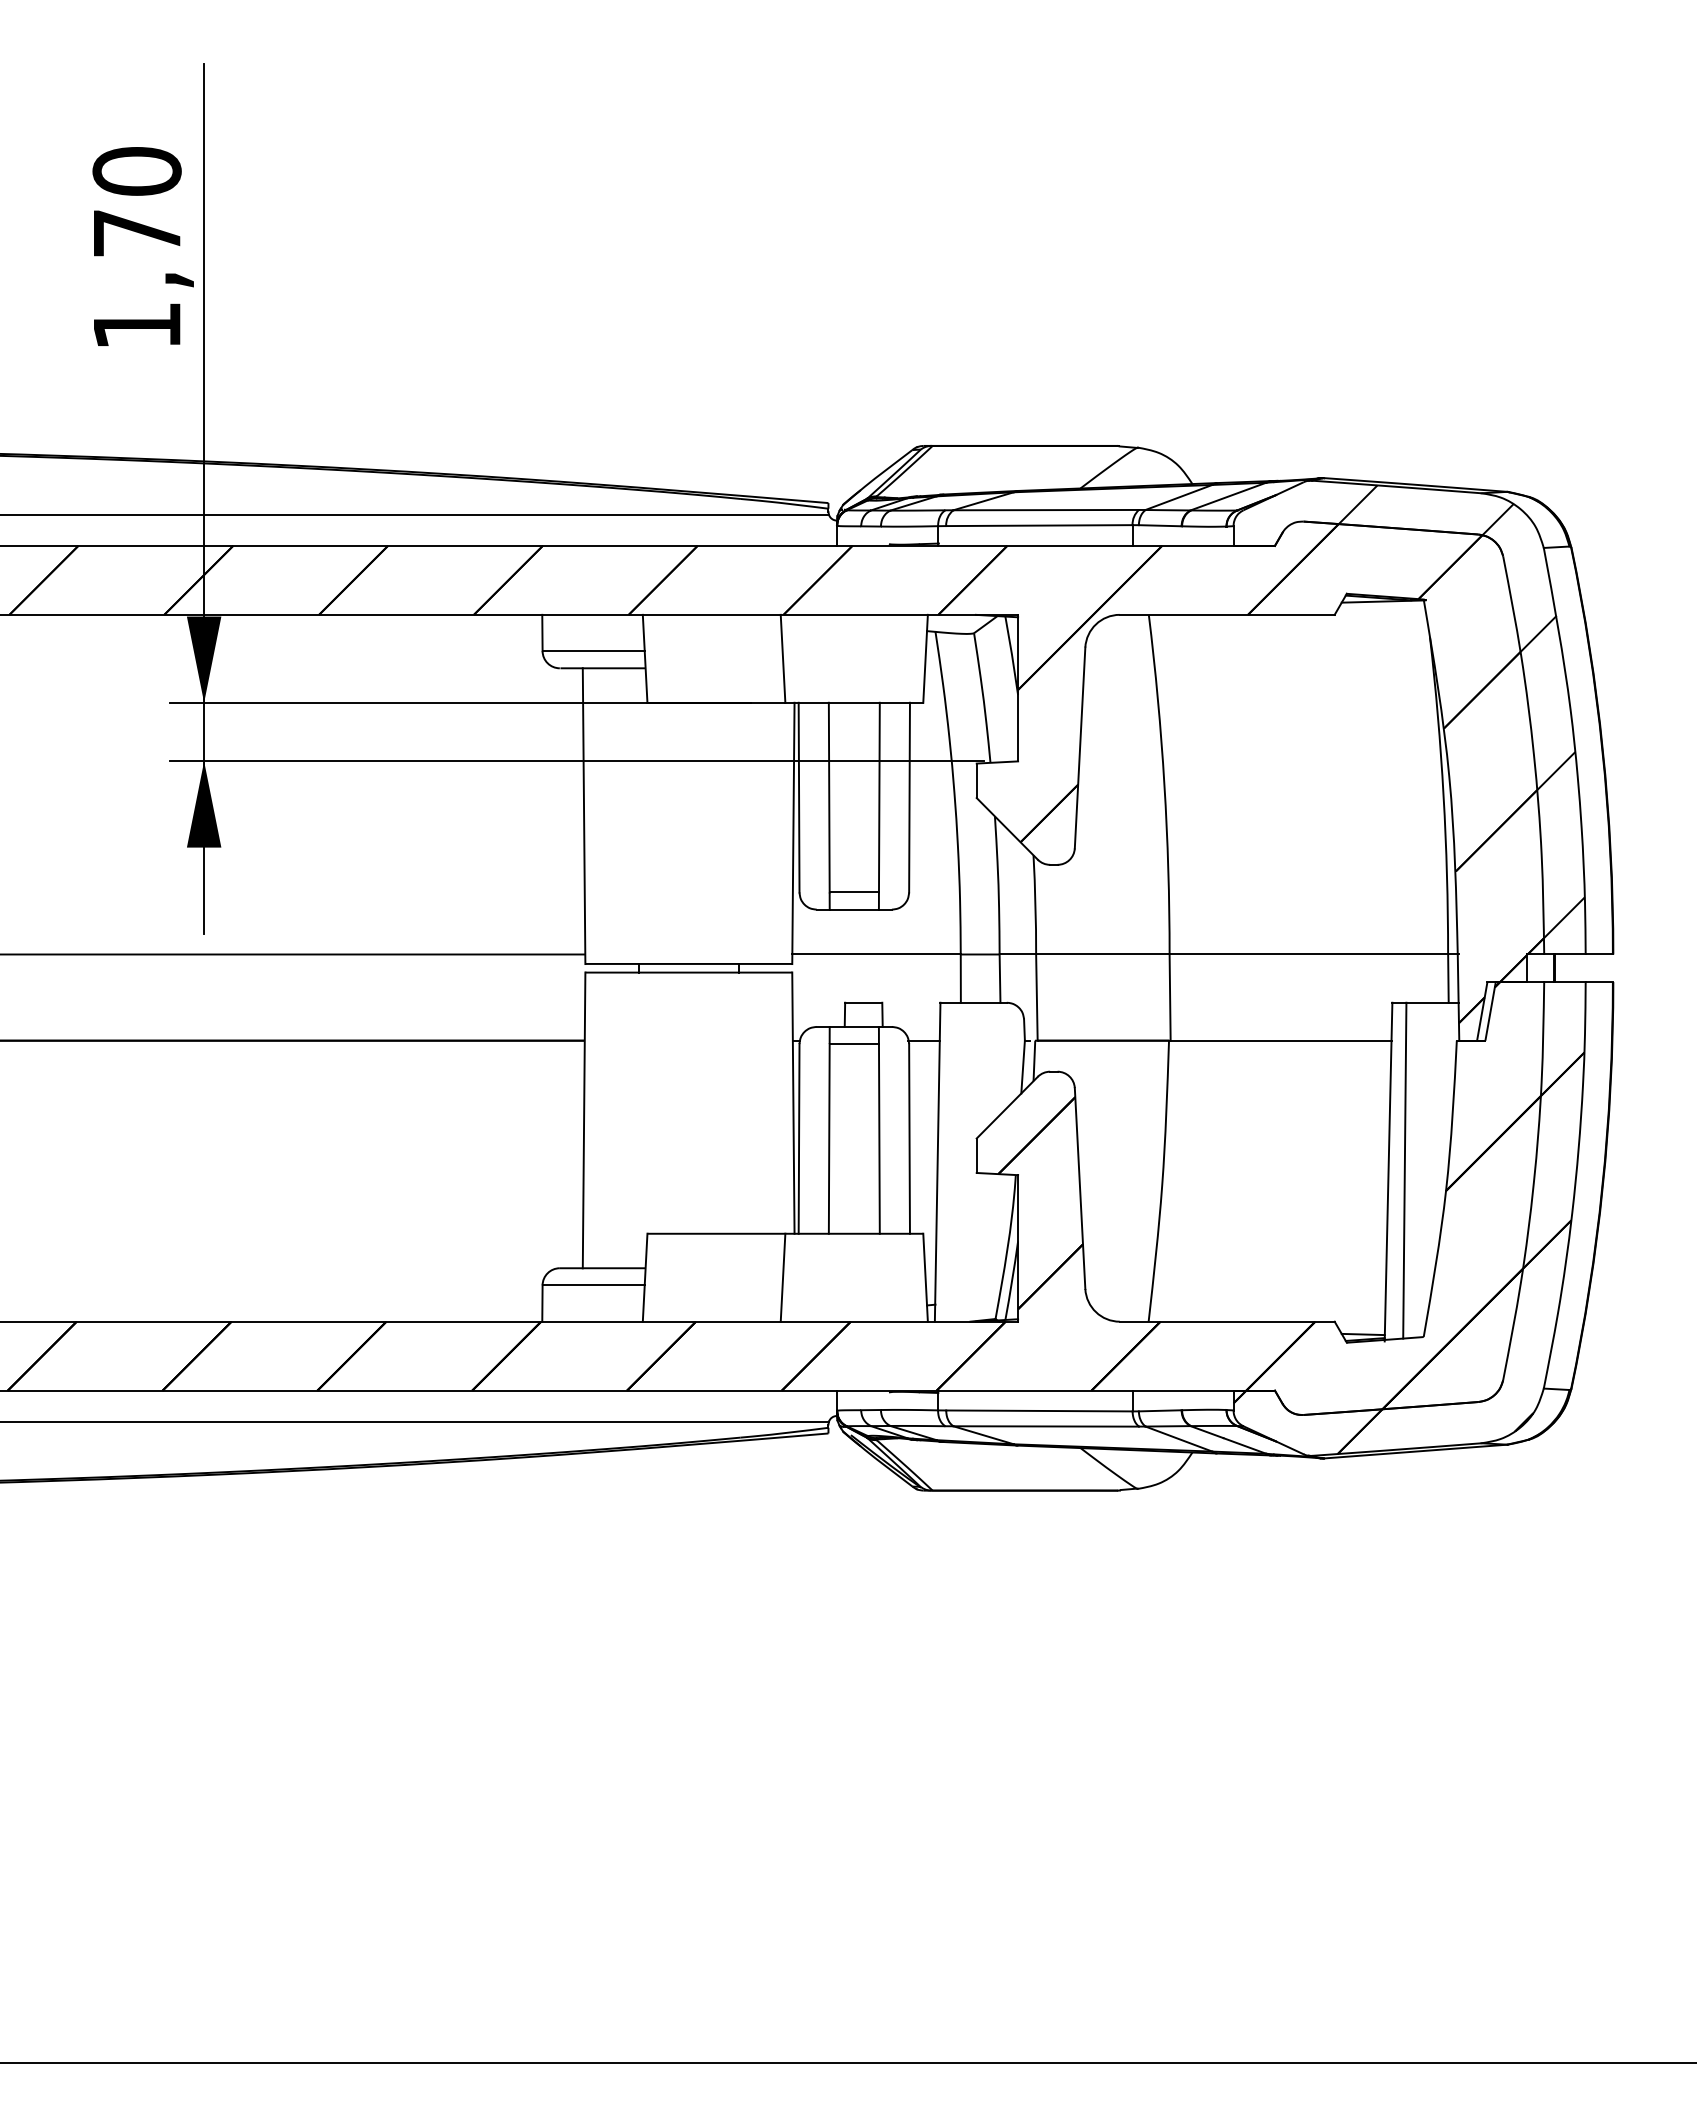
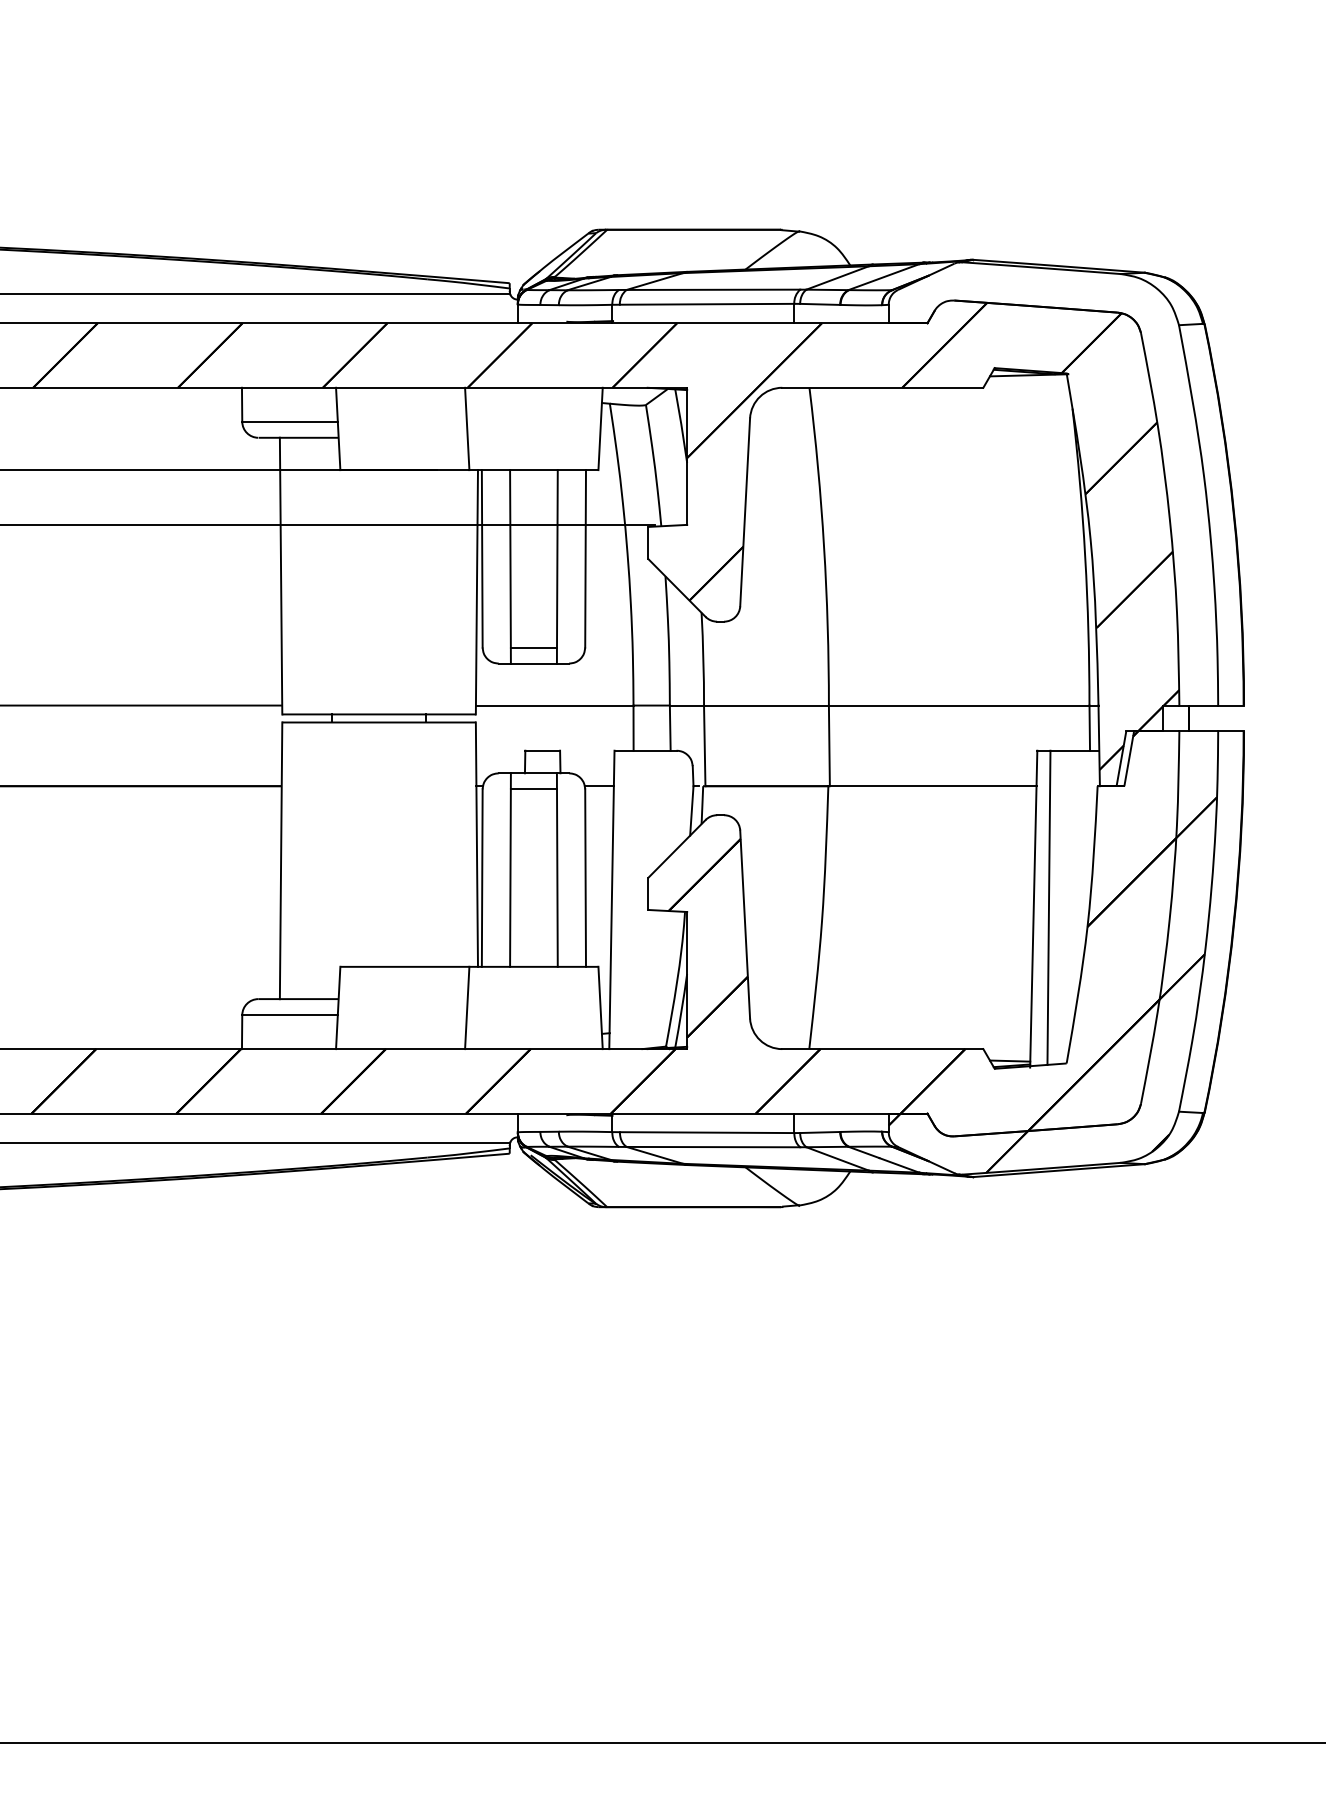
hatch: (1461, 711) -> (1102, 478), removed

